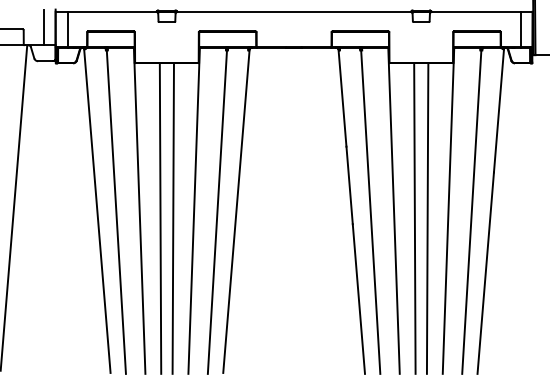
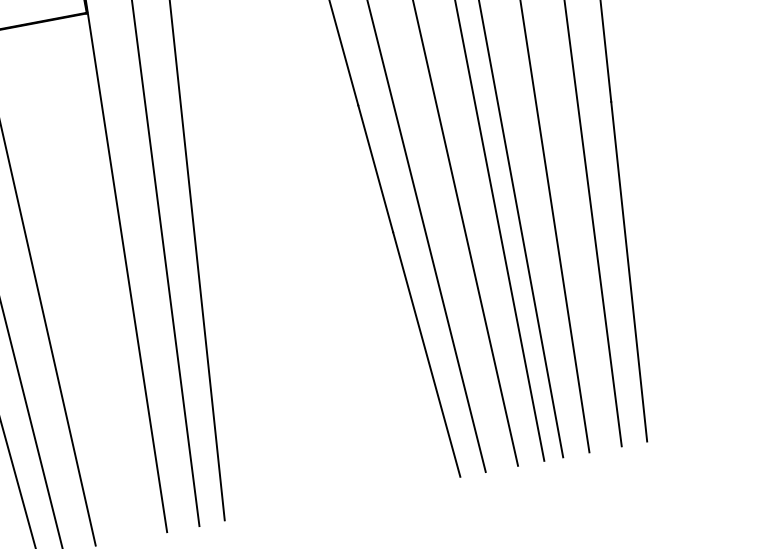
line: (160, 218) -> (72, 282), removed
line: (172, 218) -> (91, 279), removed

